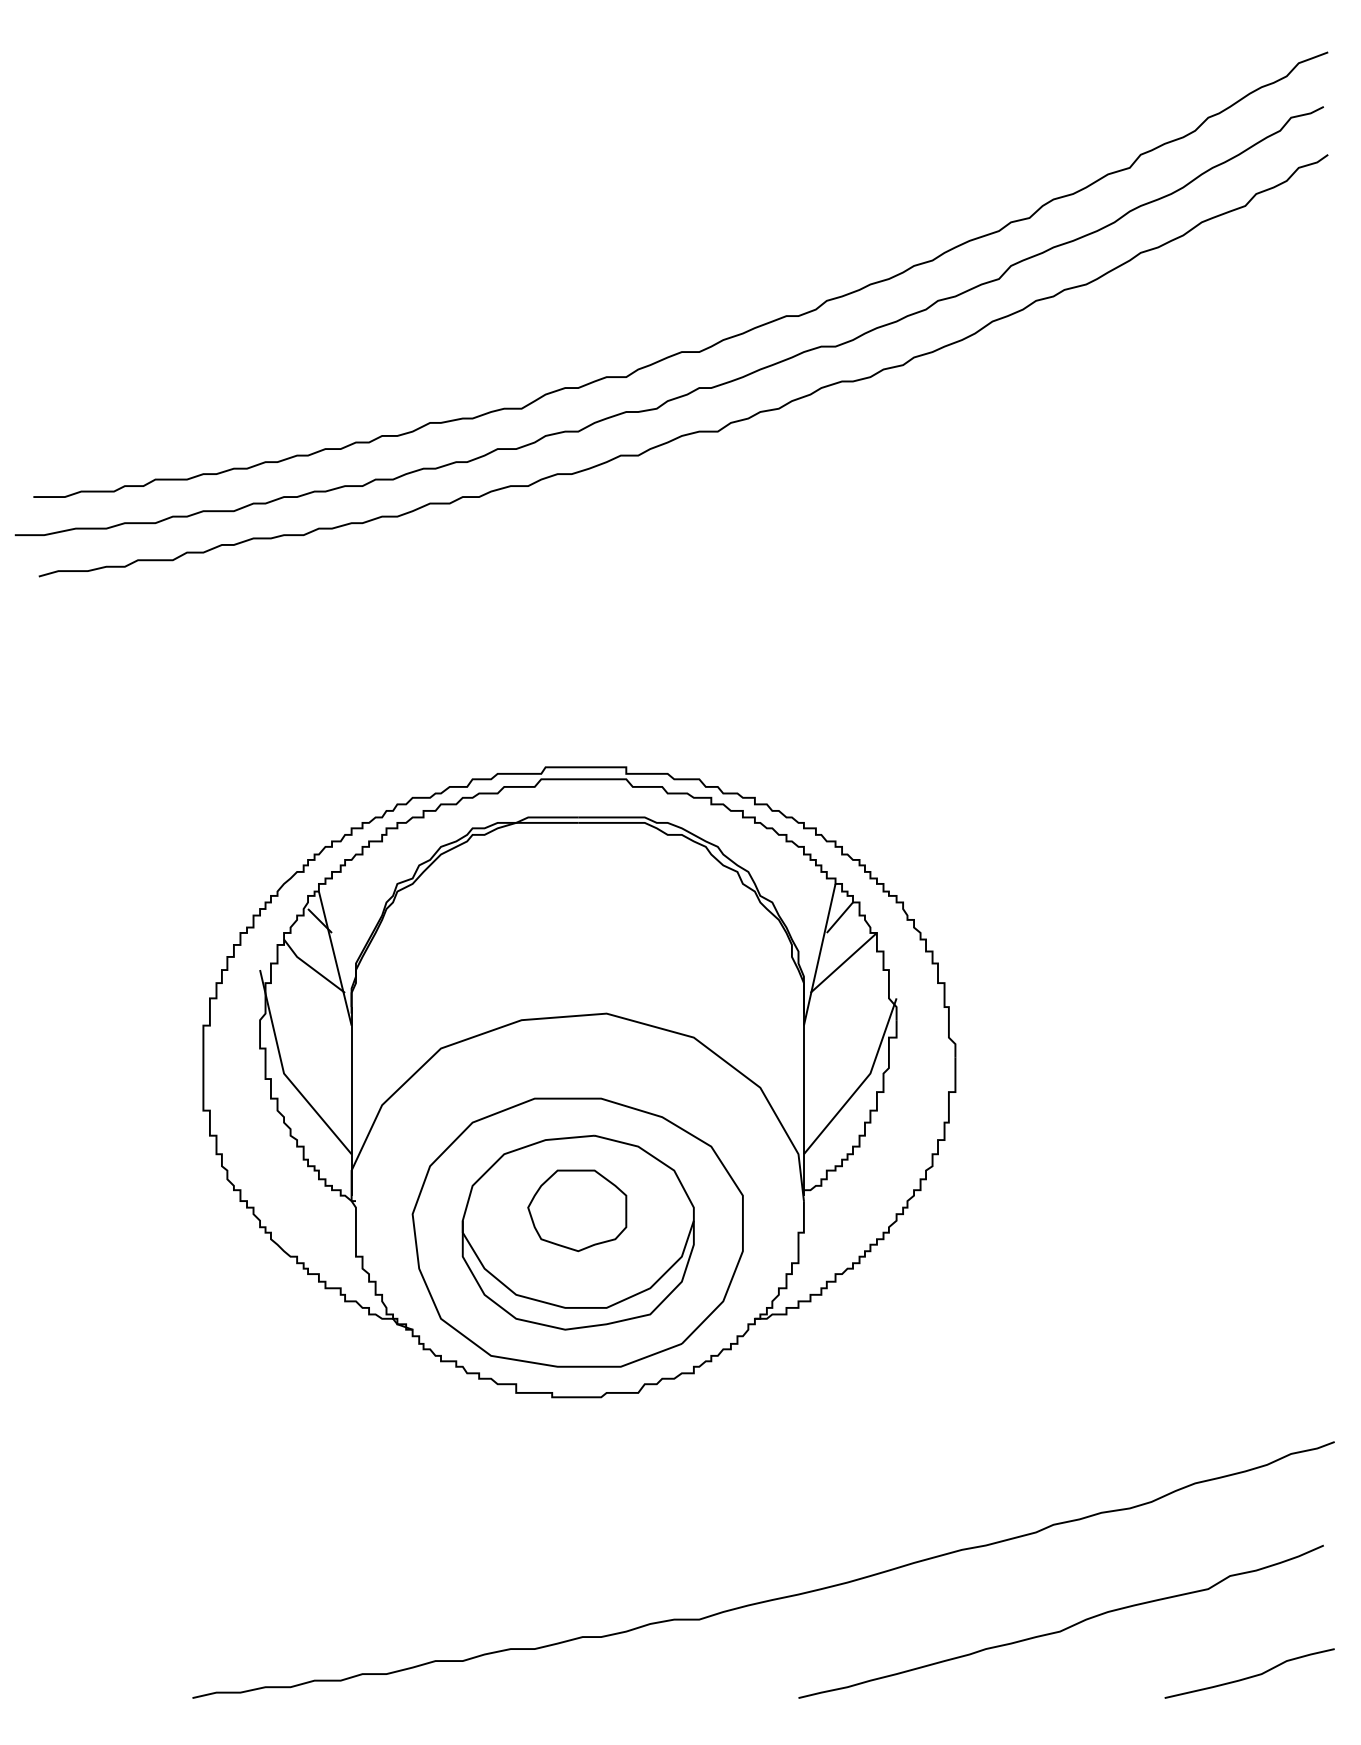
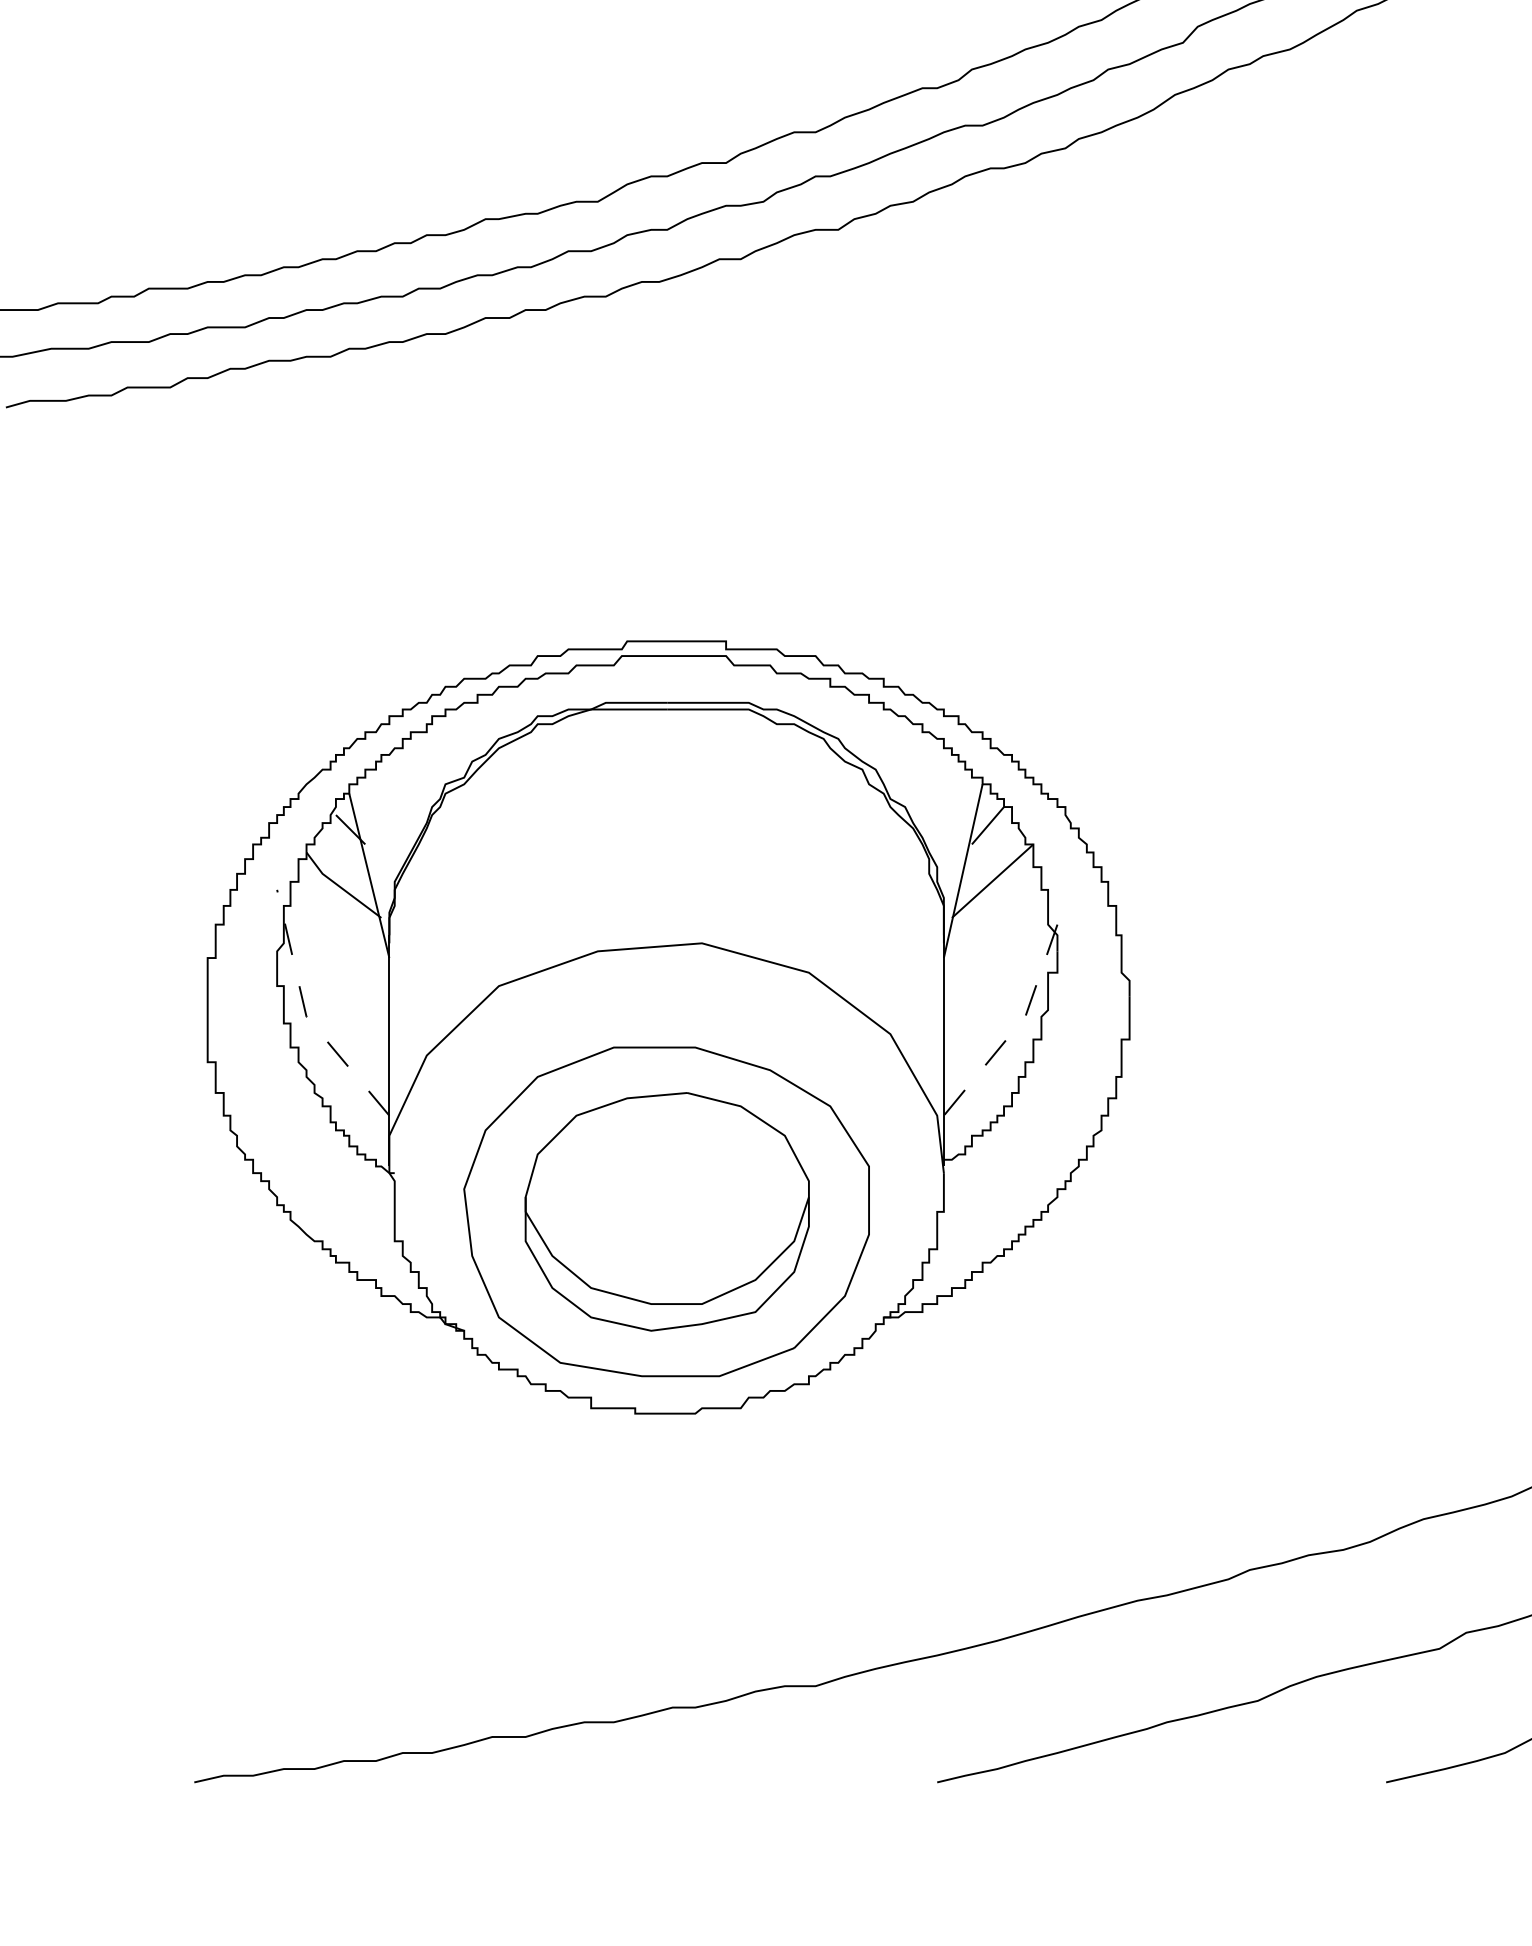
line: (284, 1073) -> (307, 1016), solid -> dashed
line: (862, 1082) -> (1015, 1027), solid -> dashed
part: (577, 1210) -> (666, 1184), removed

